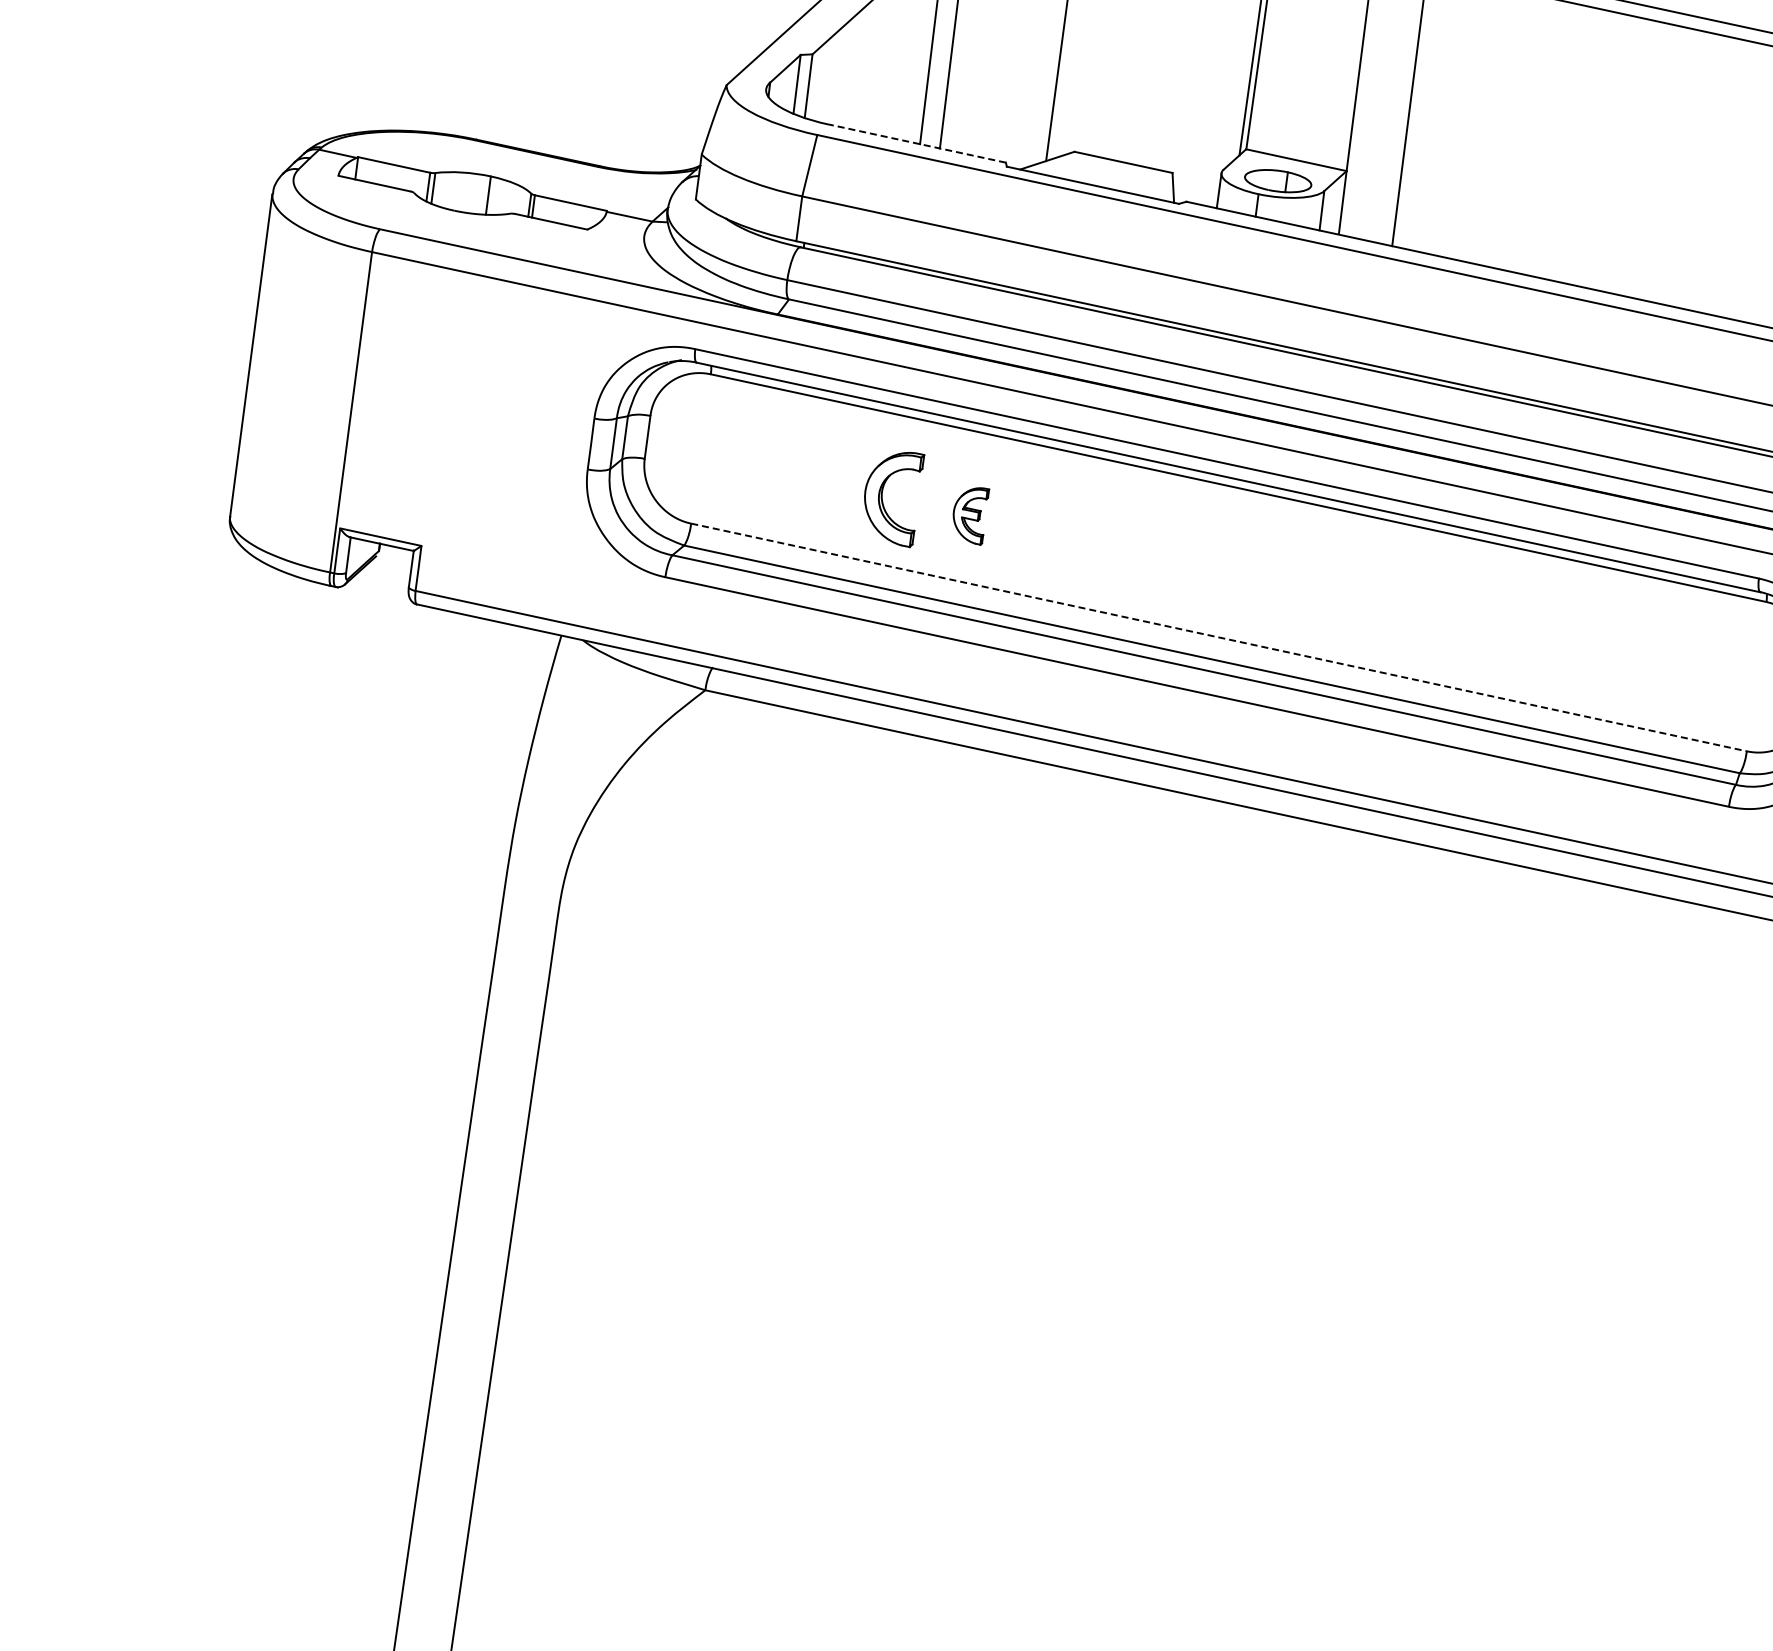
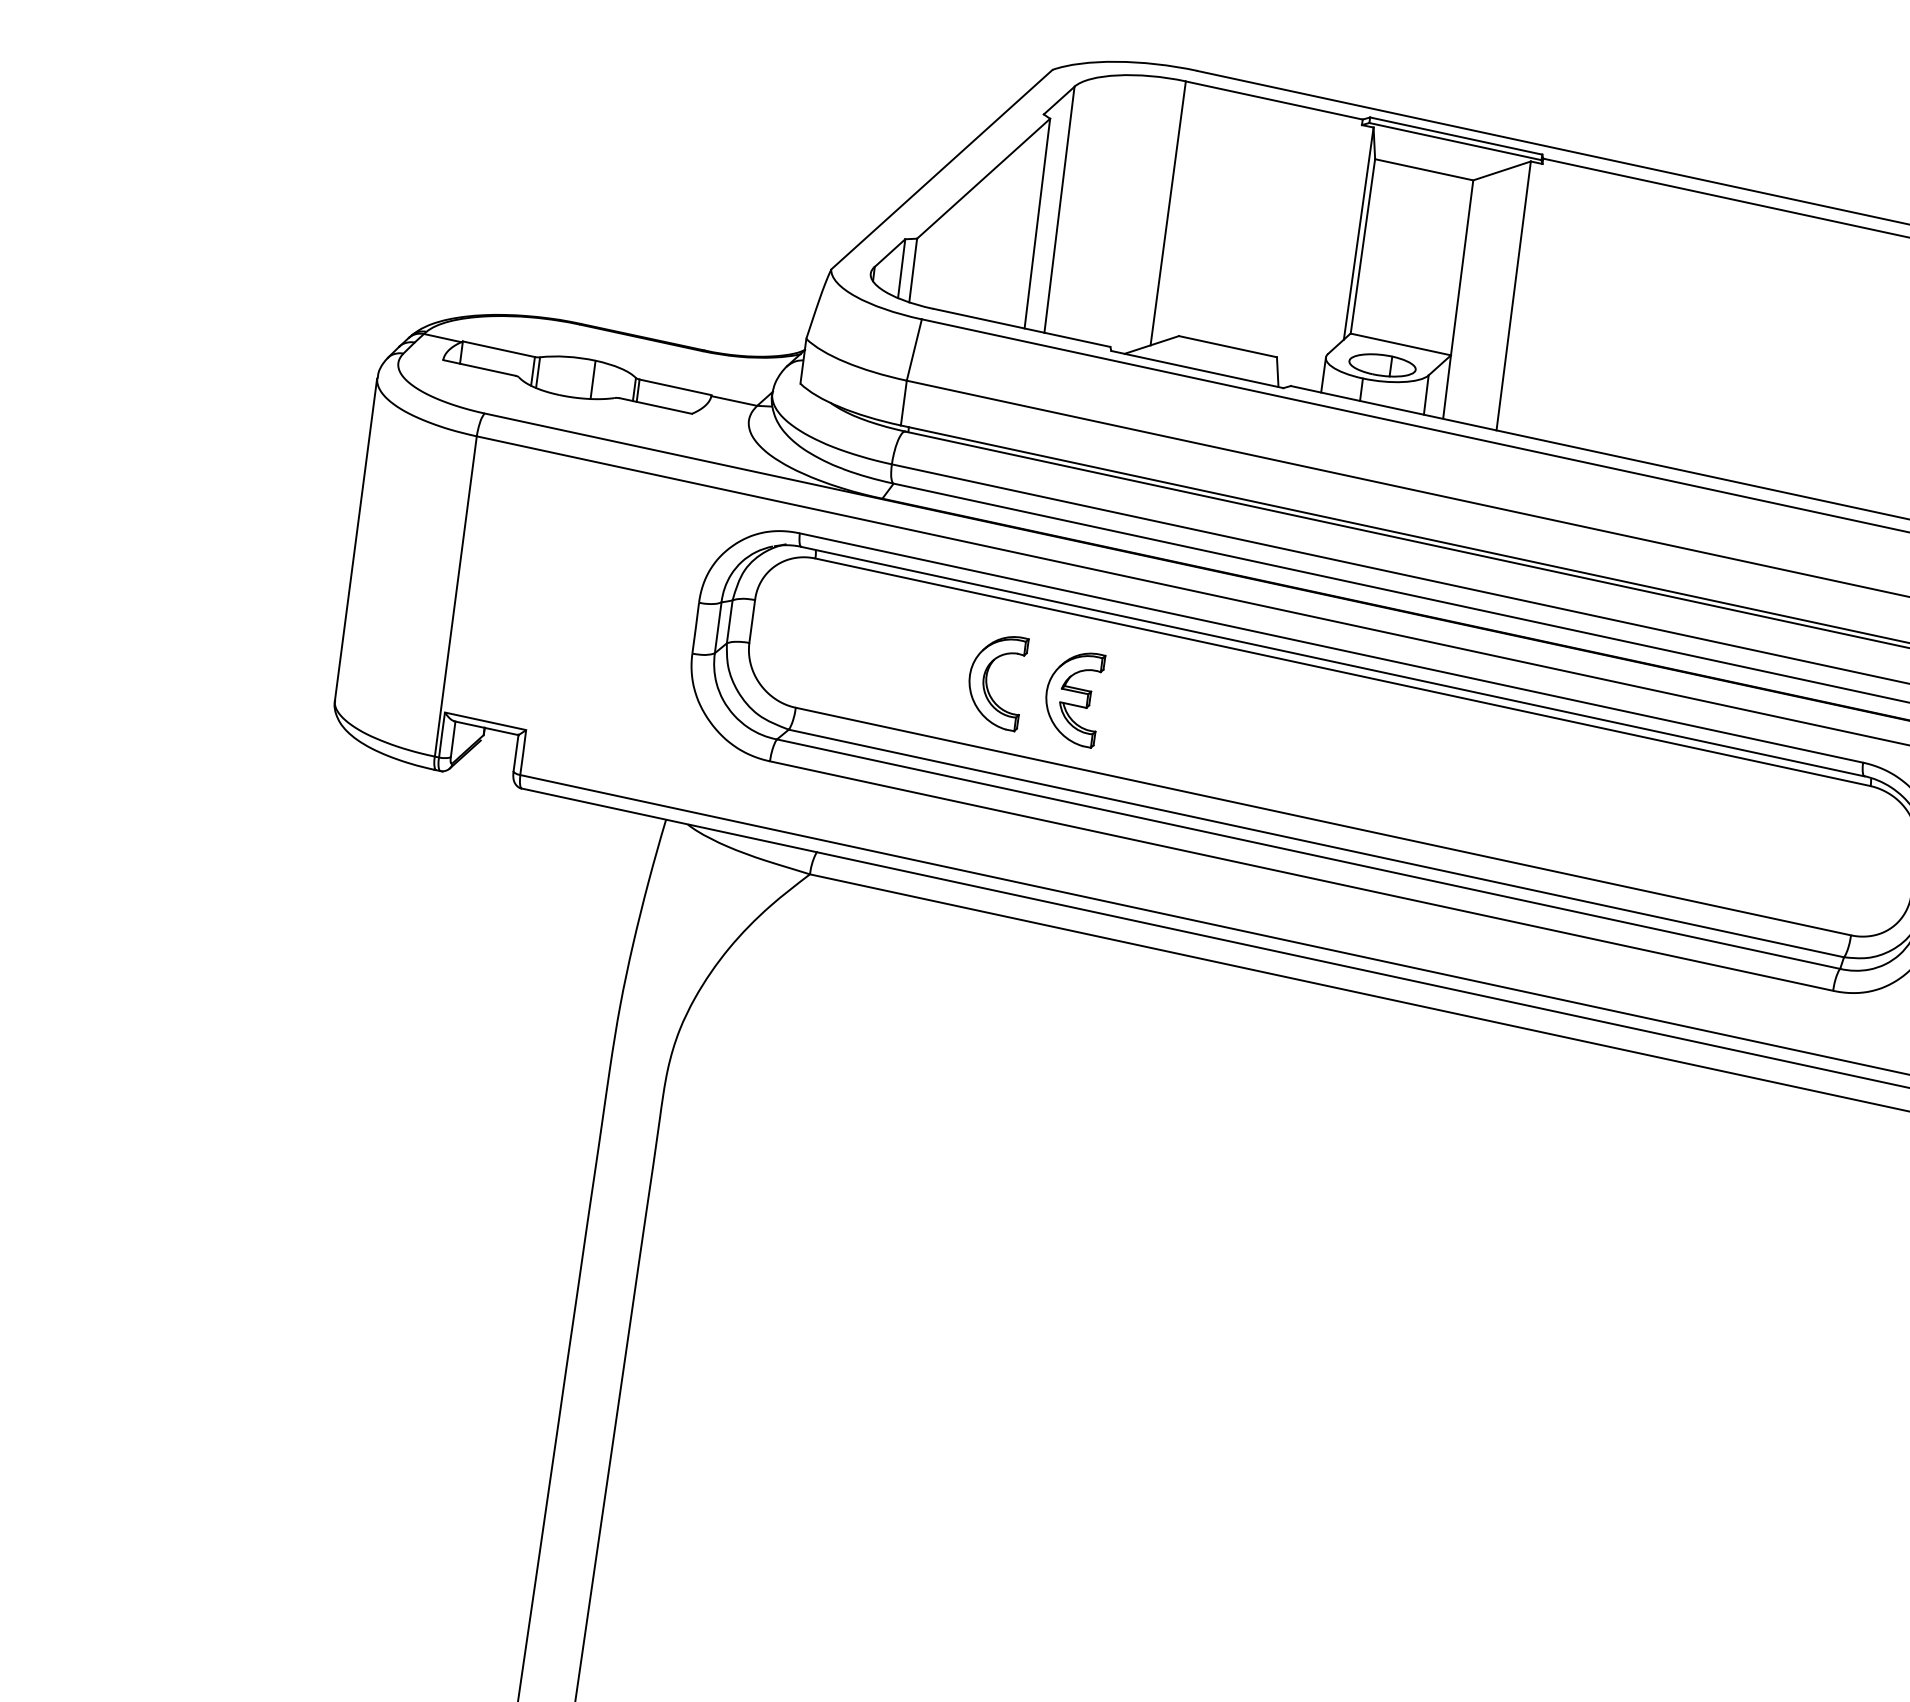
line: (916, 143) -> (1021, 327), dashed -> solid
part: (971, 516) -> (1075, 700), size x1.67
line: (1219, 637) -> (1323, 821), dashed -> solid

